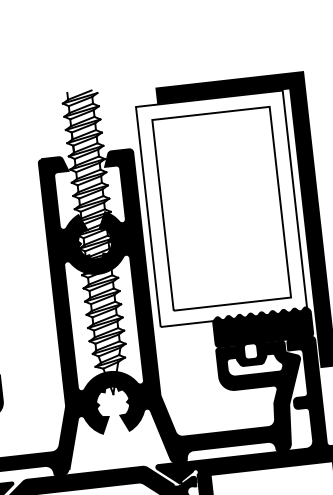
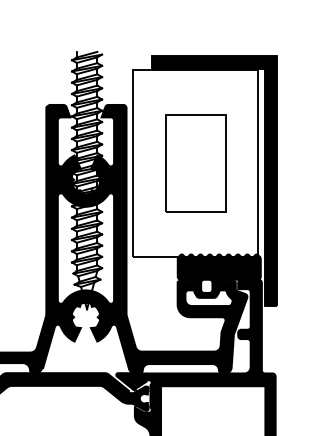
part: (221, 208) -> (195, 163), size x0.6

